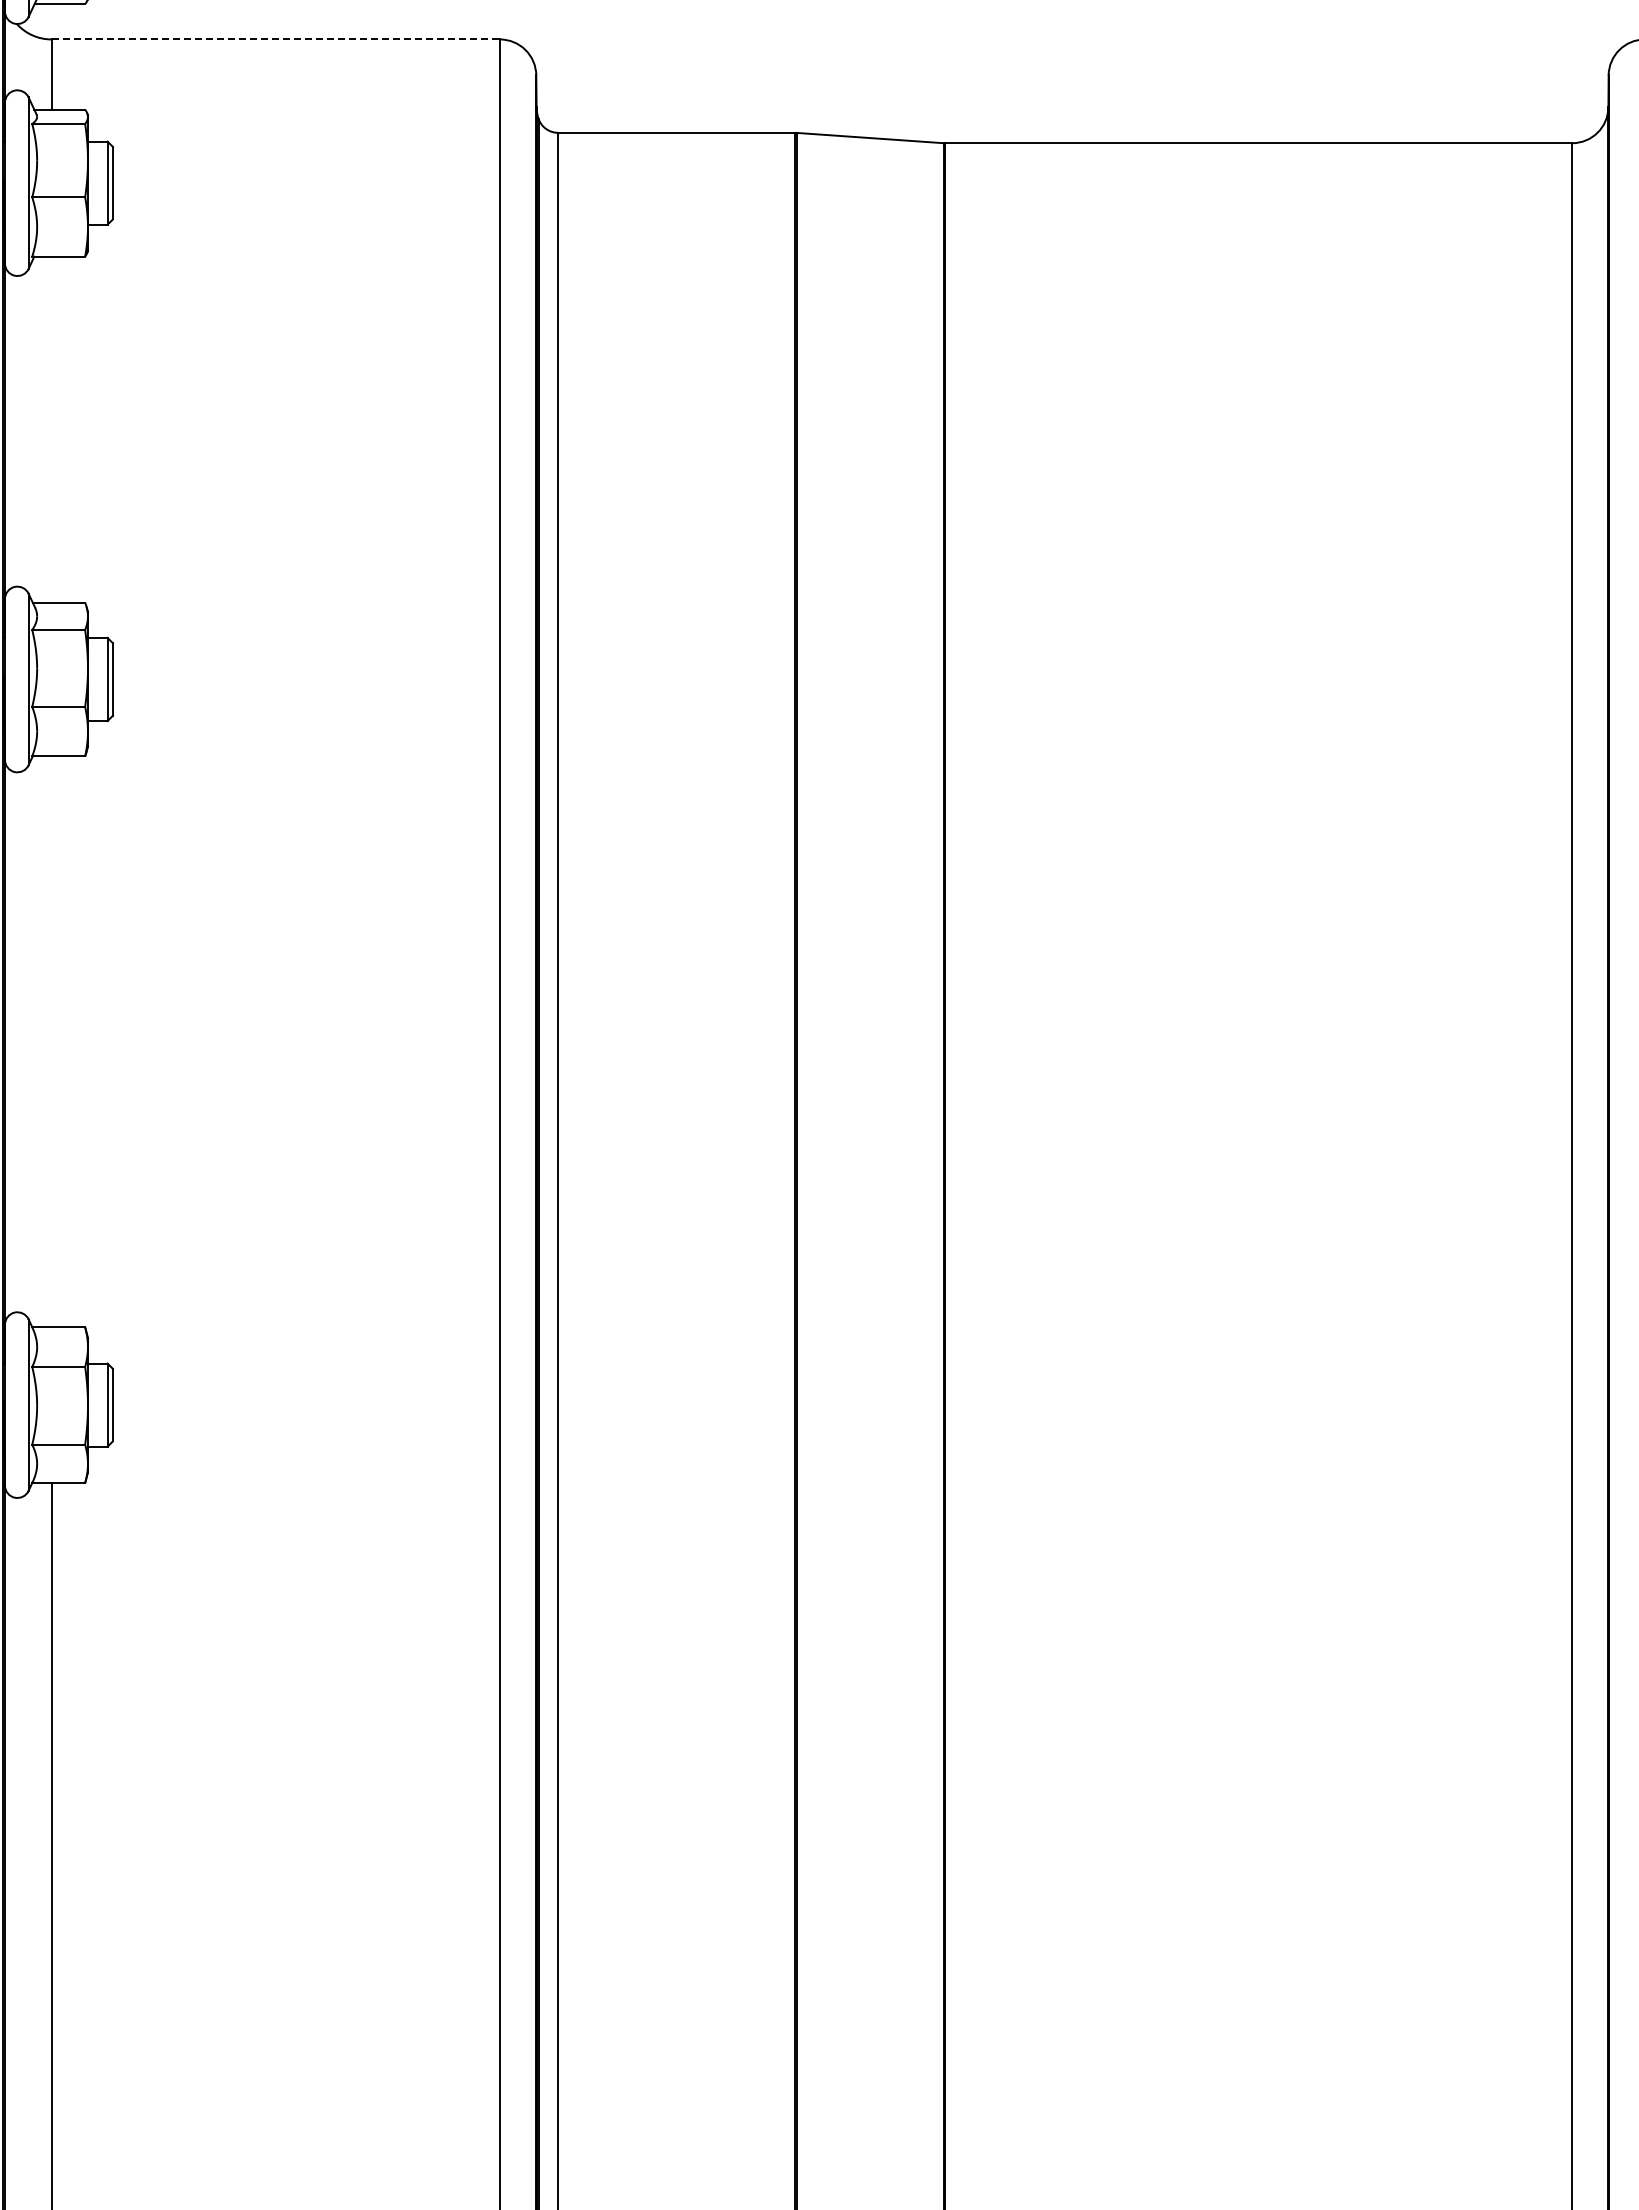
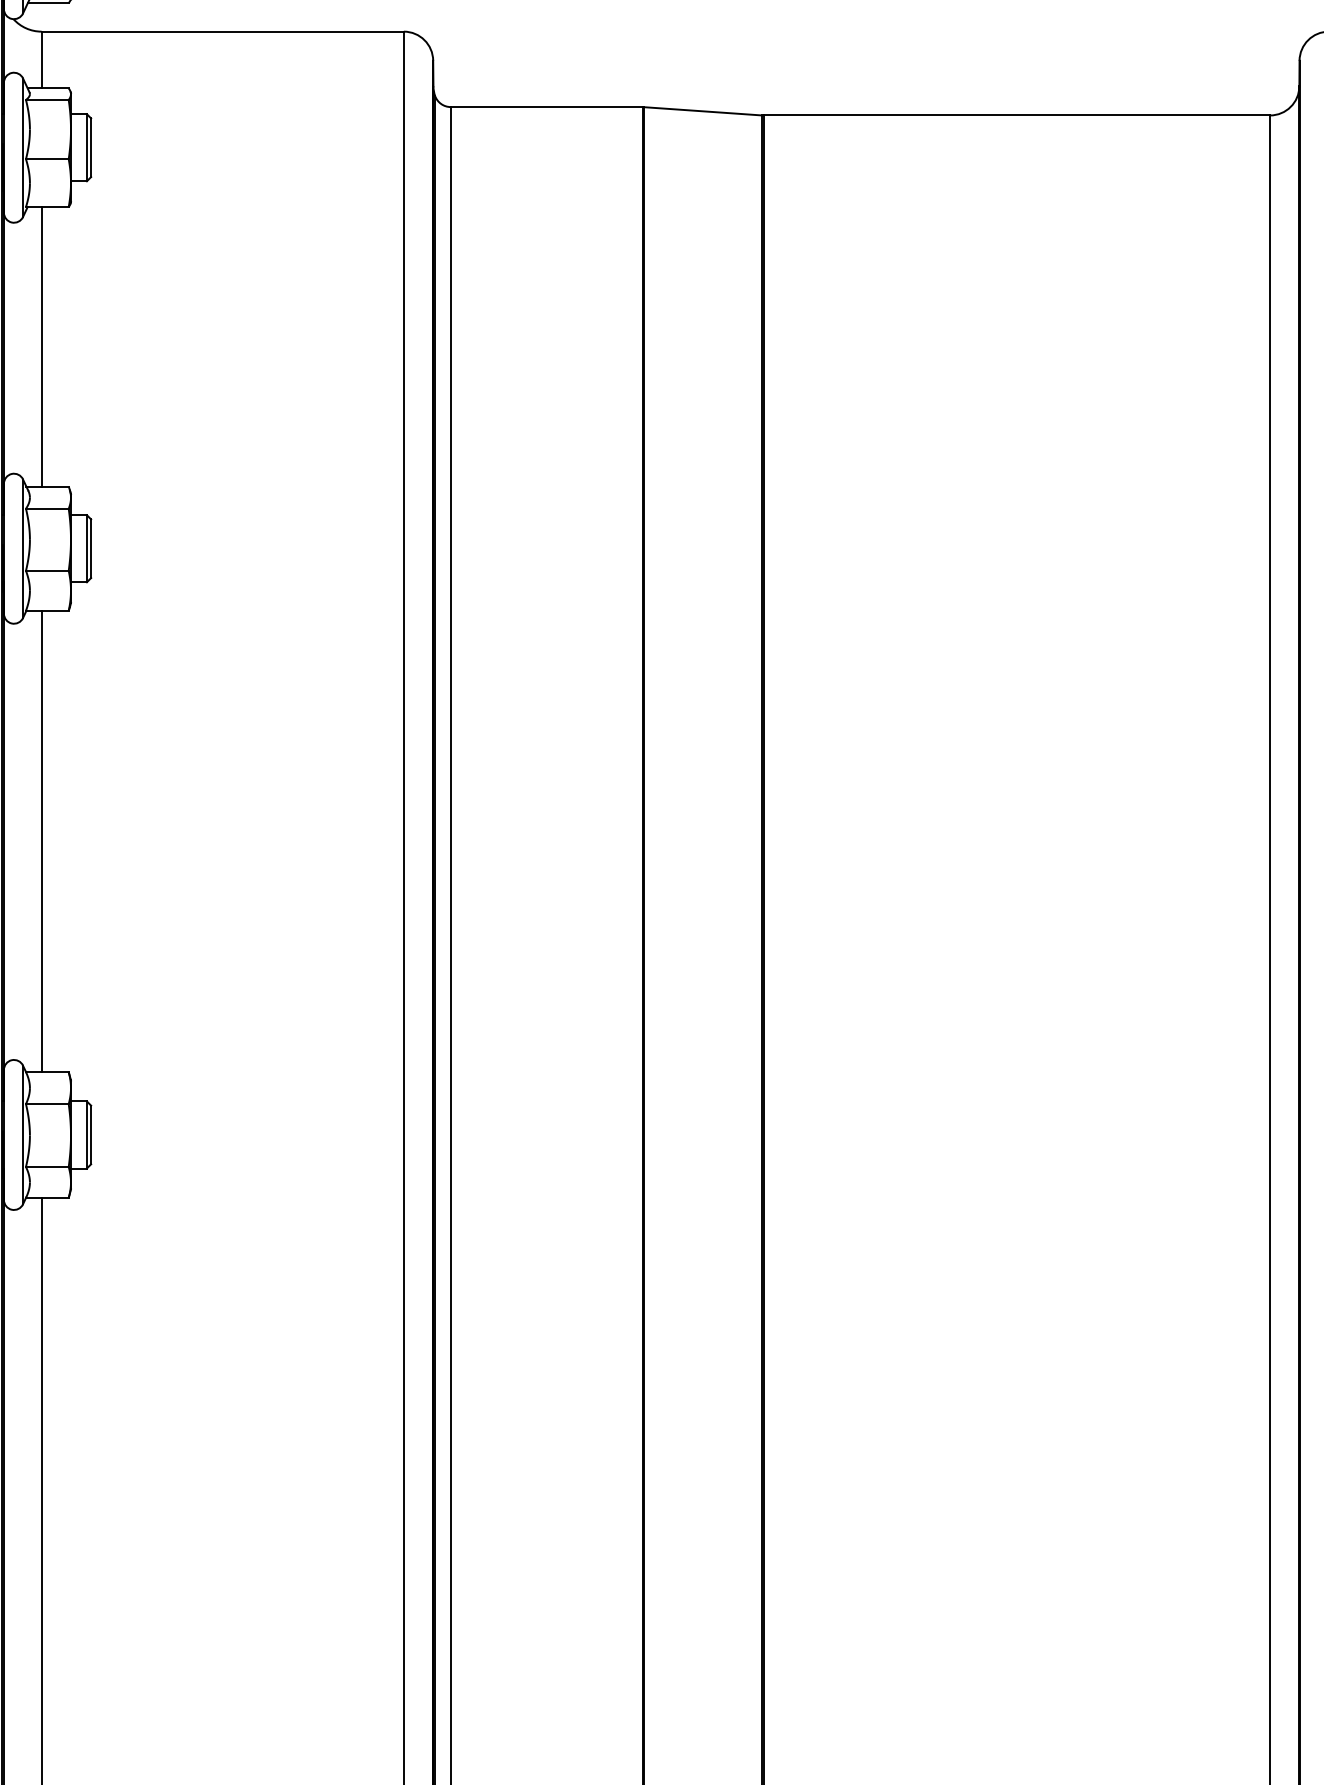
line: (276, 39) -> (223, 31), dashed -> solid
line: (51, 429) -> (41, 346), added
line: (51, 1041) -> (41, 841), added

